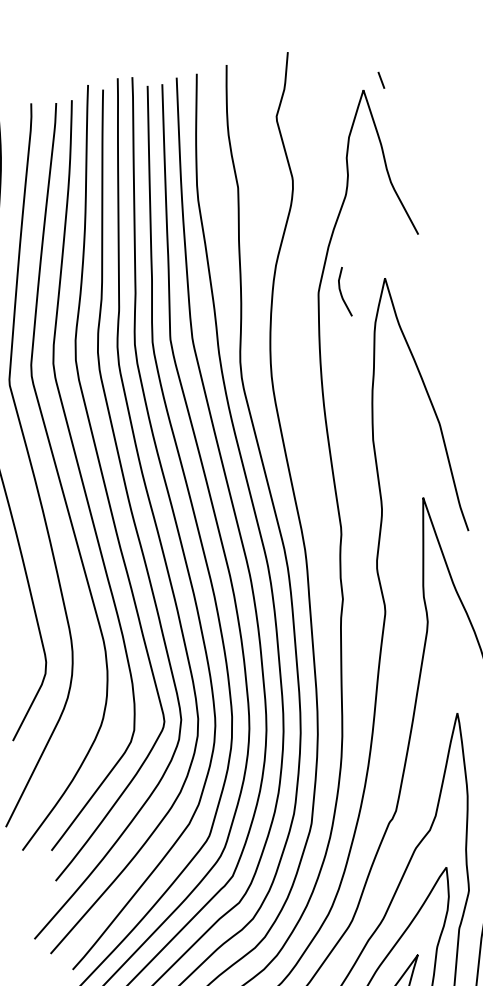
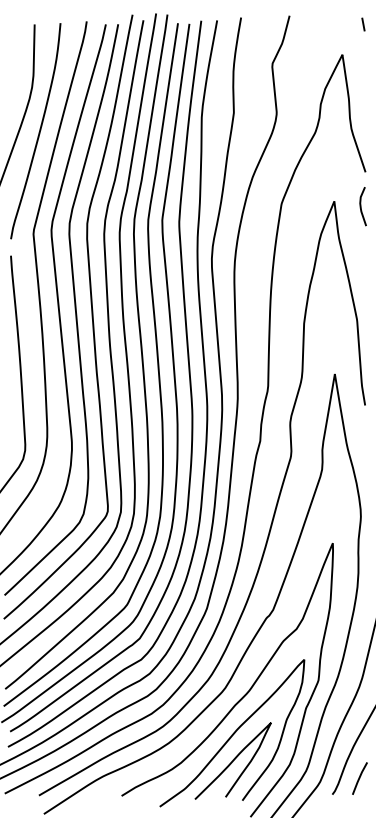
line: (381, 80) -> (363, 24), moved
curve: (341, 292) -> (361, 206), moved

